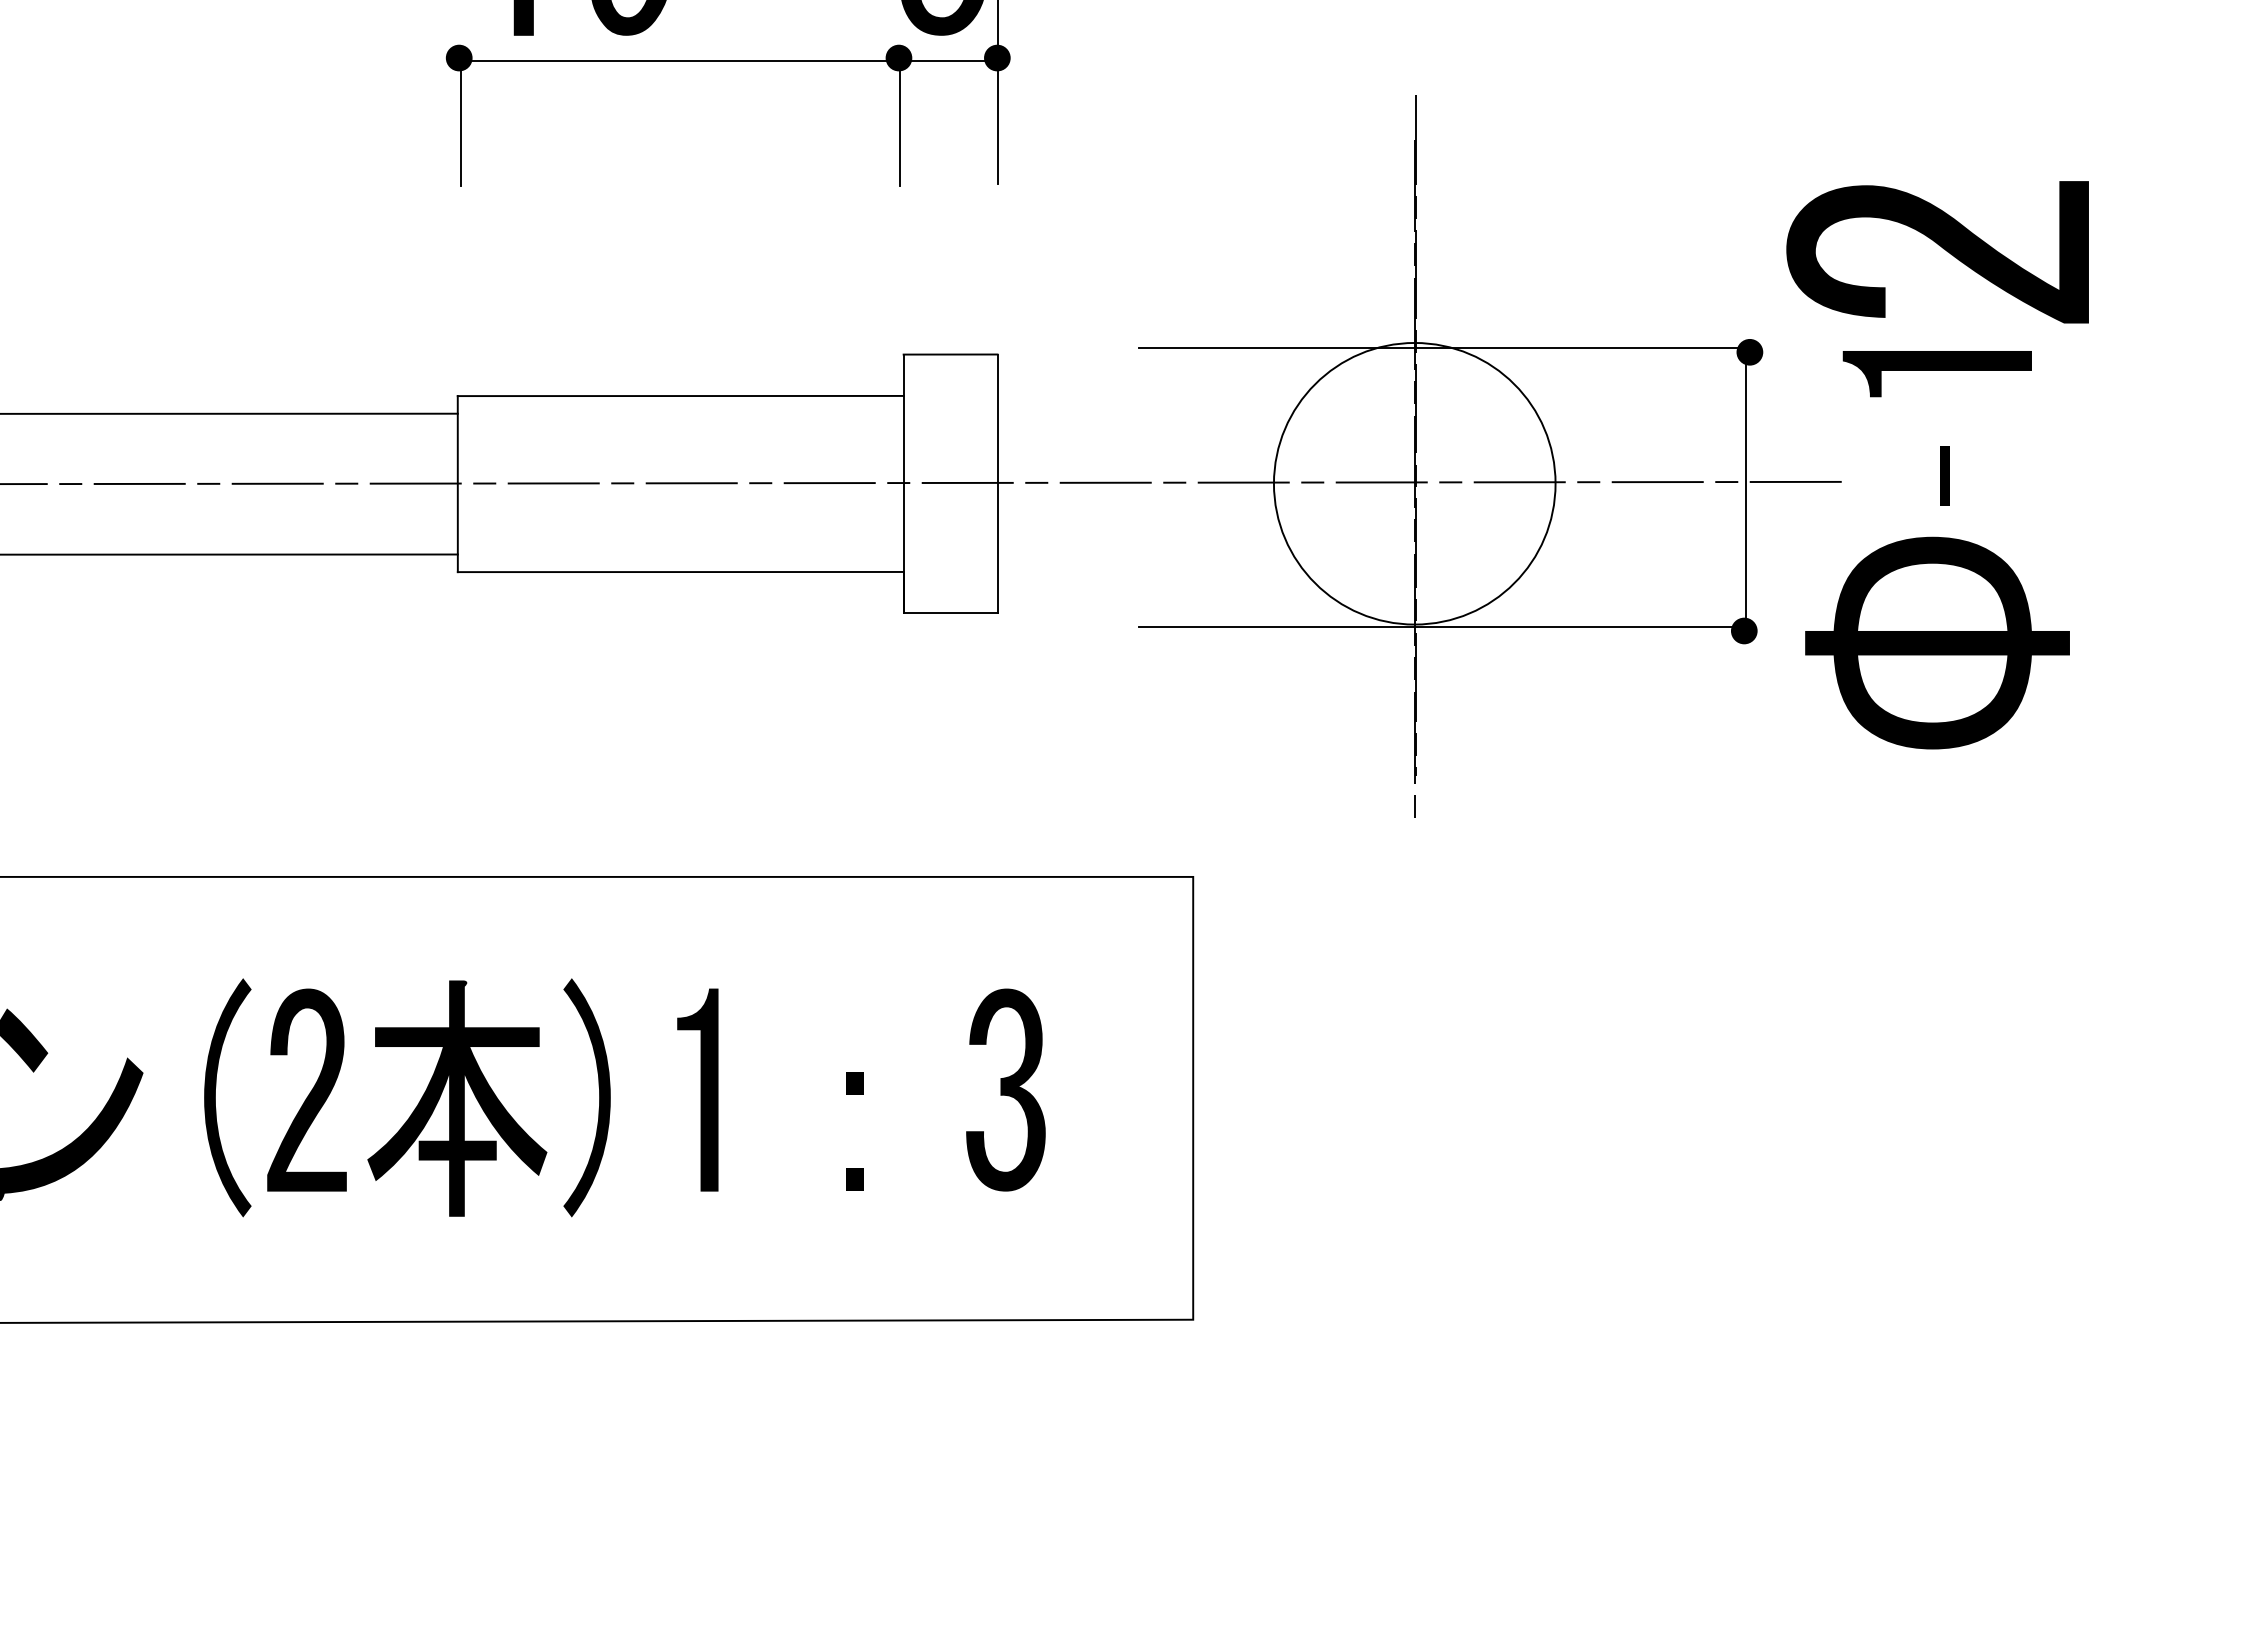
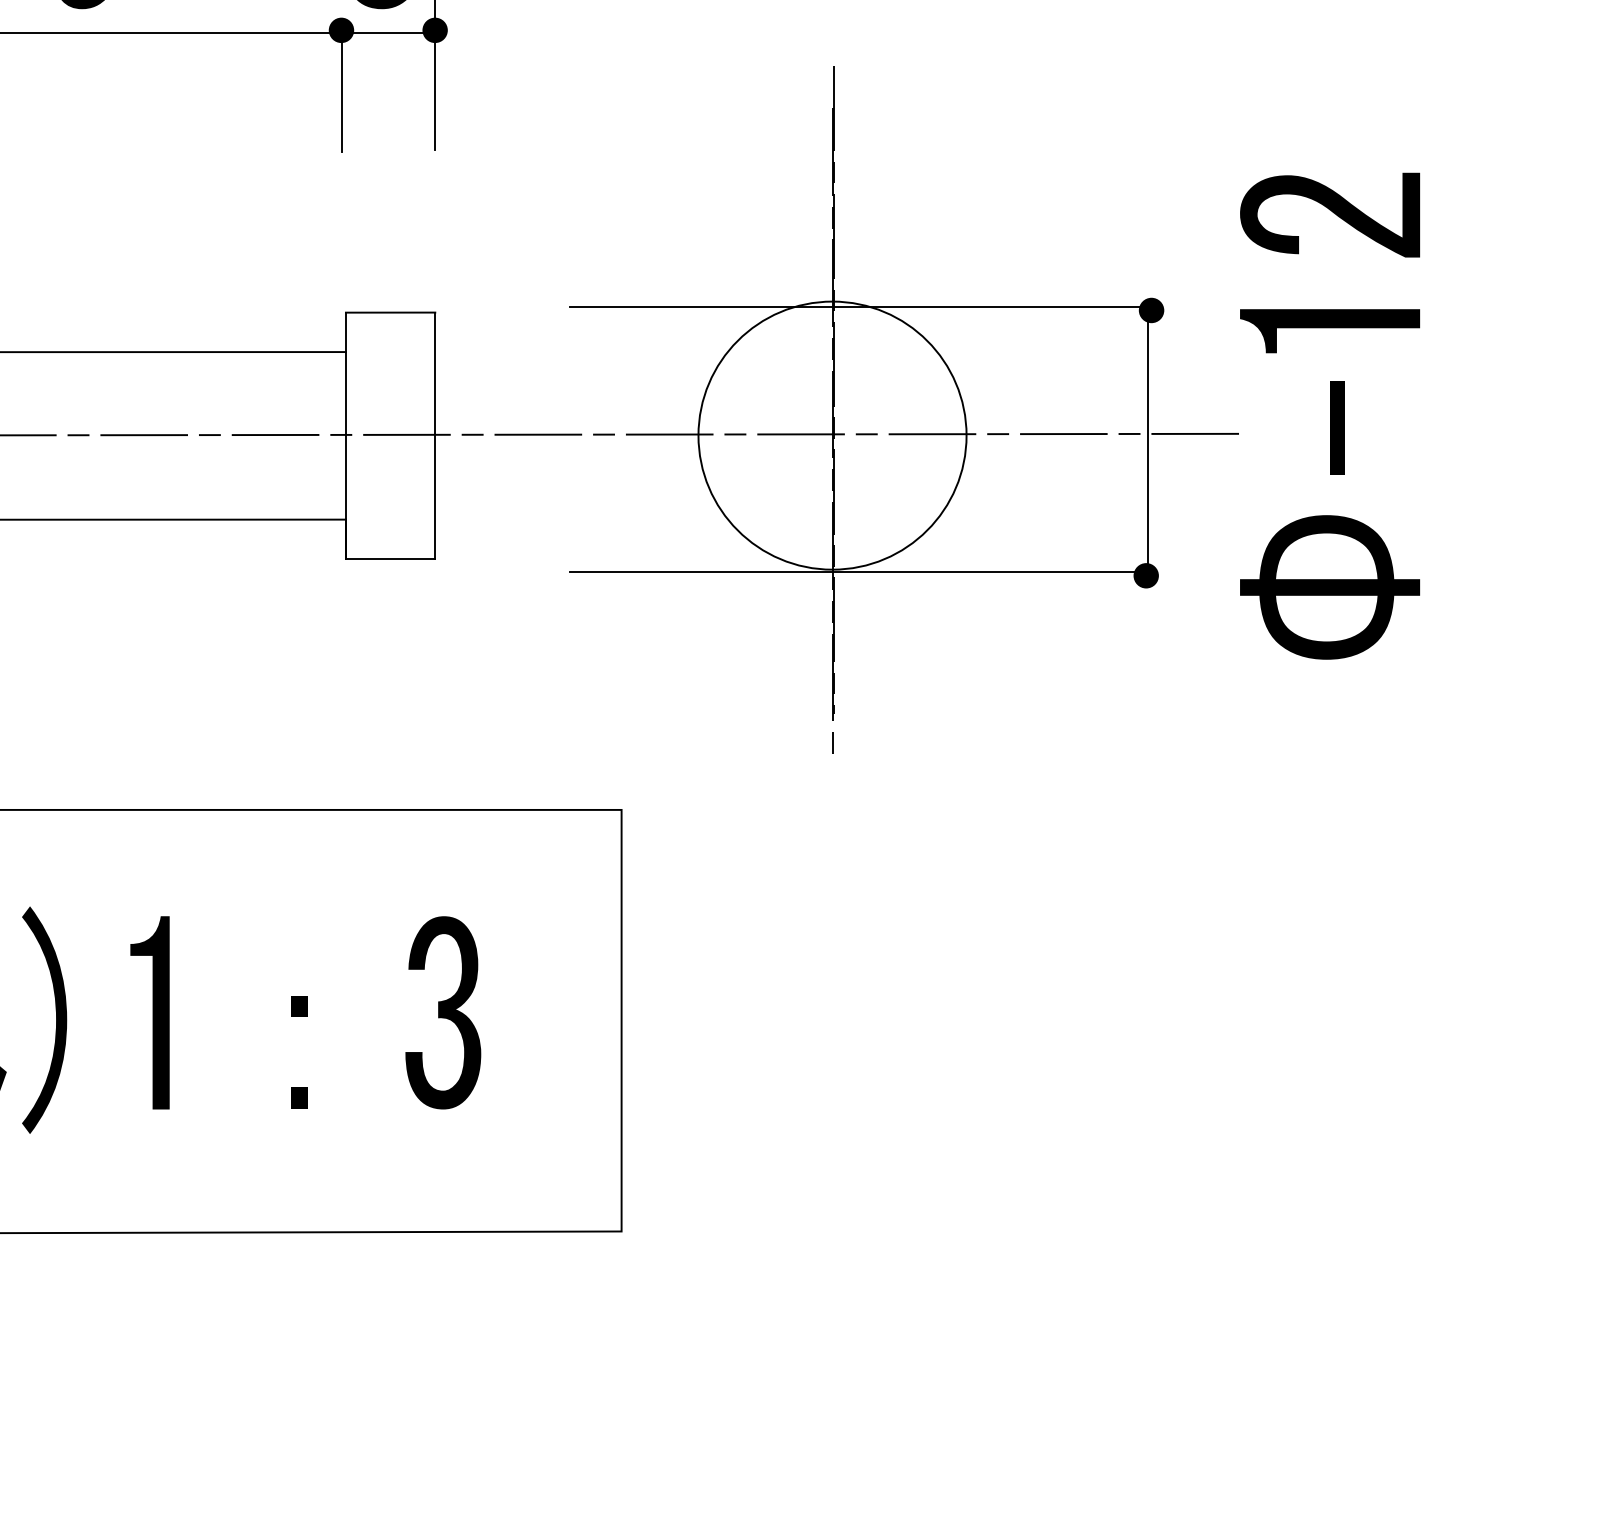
part: (1936, 251) -> (1329, 214), size x0.62
part: (1944, 475) -> (1336, 427), size x1.67
part: (1936, 643) -> (1329, 587), size x0.71

